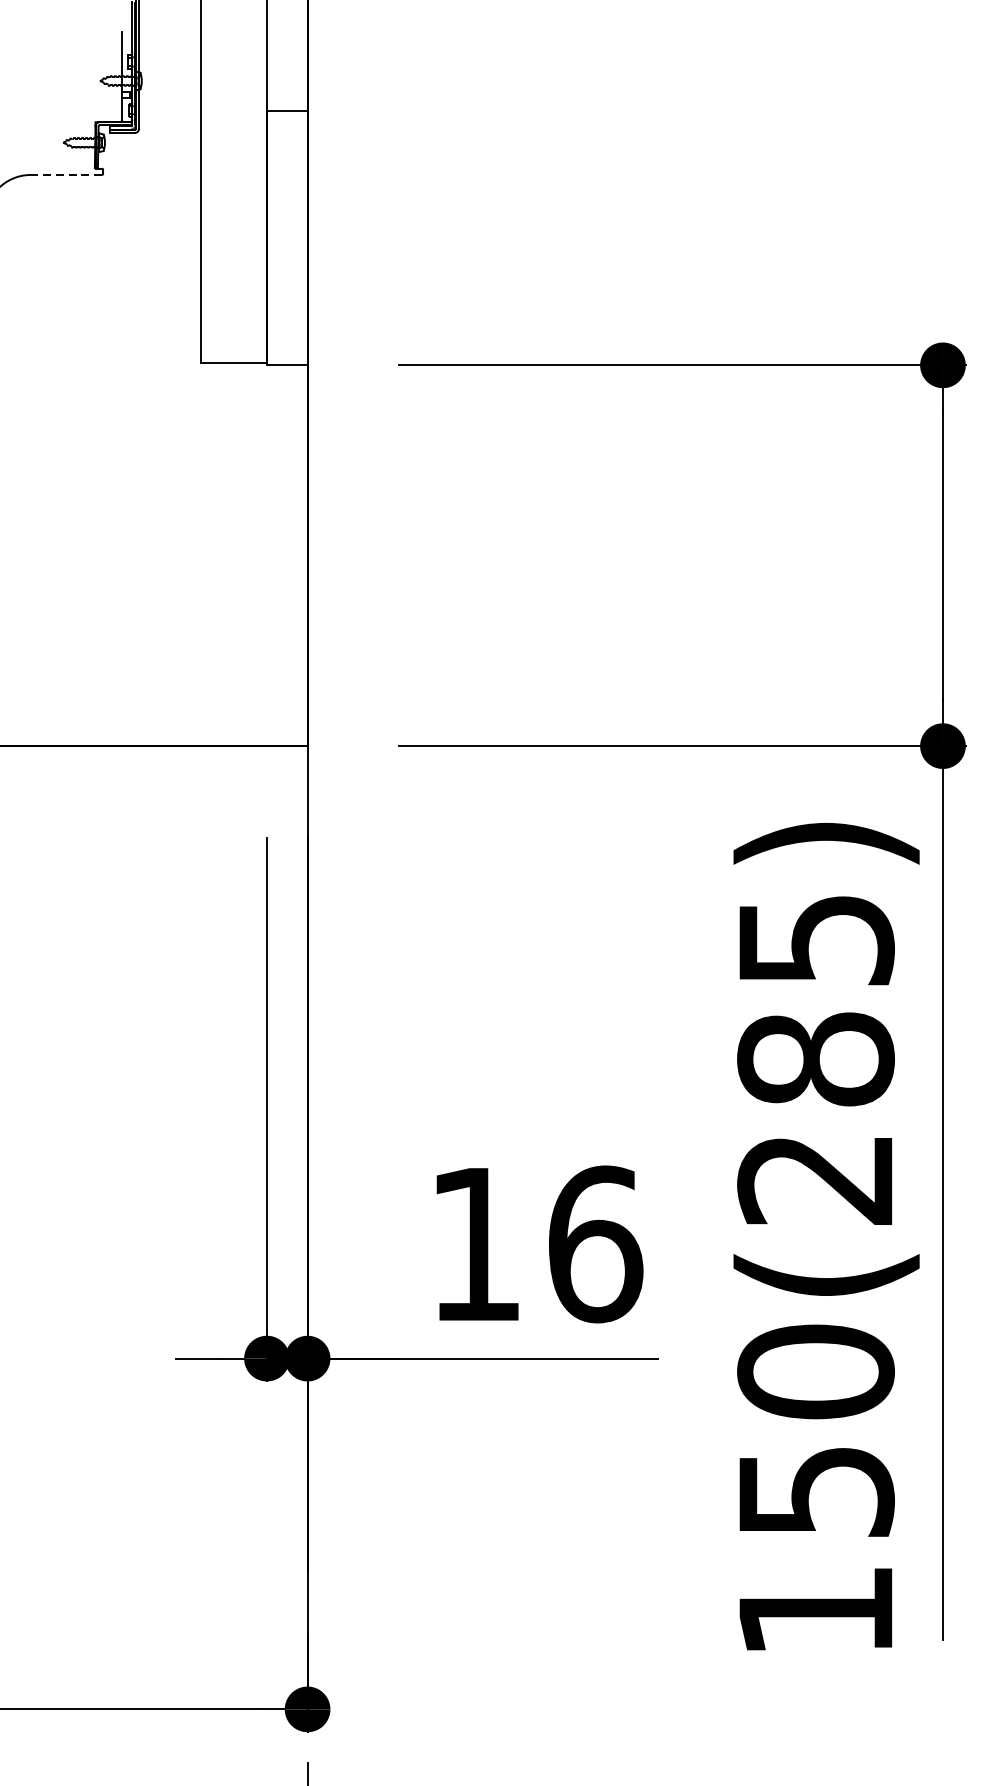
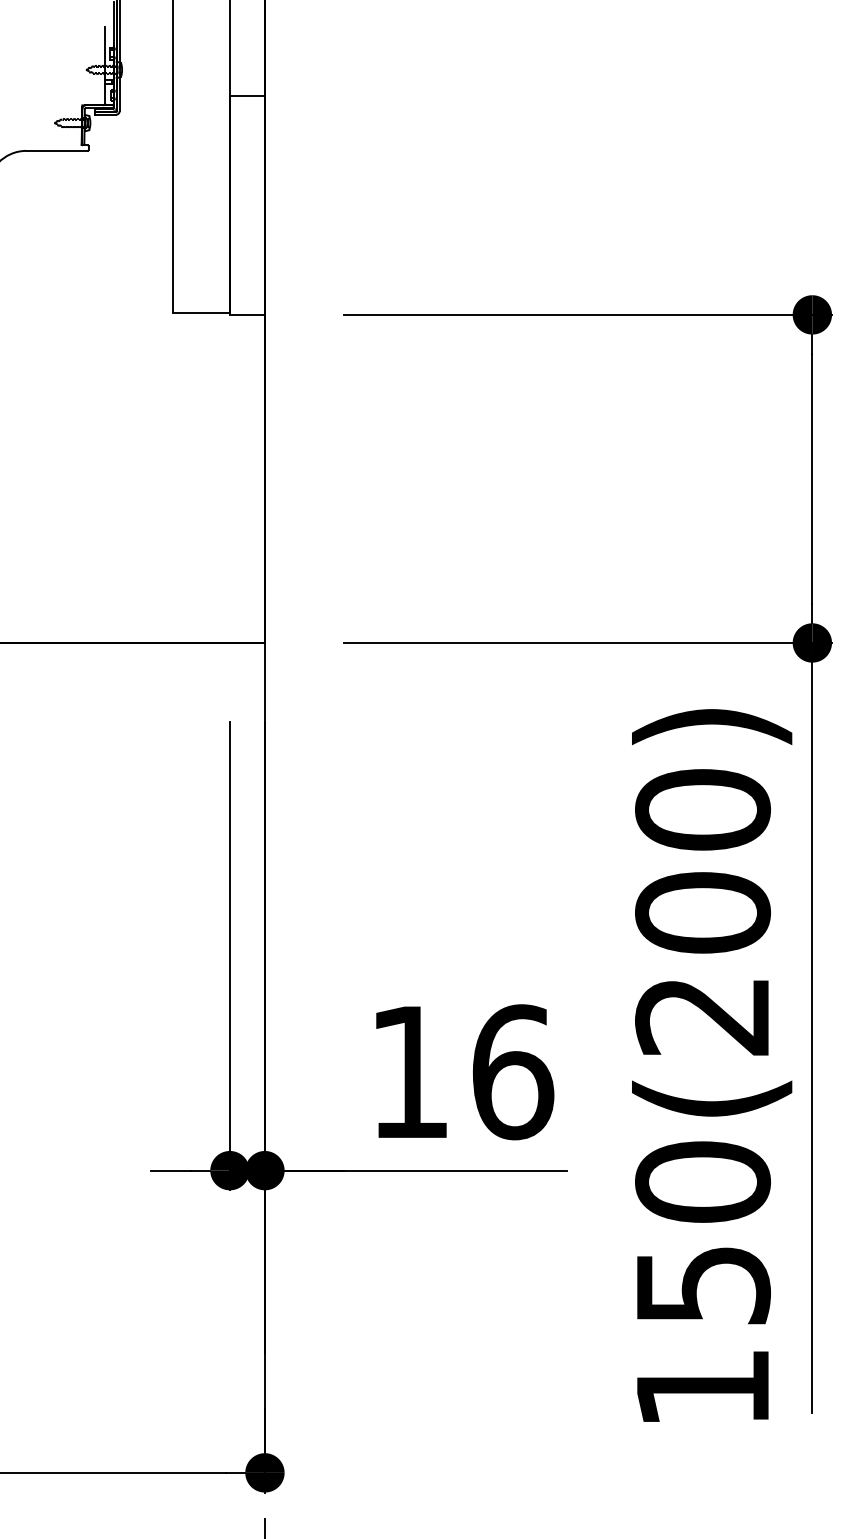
line: (65, 174) -> (56, 150), dashed -> solid
text: (815, 999) -> (702, 861), 150(285) -> 150(200)

